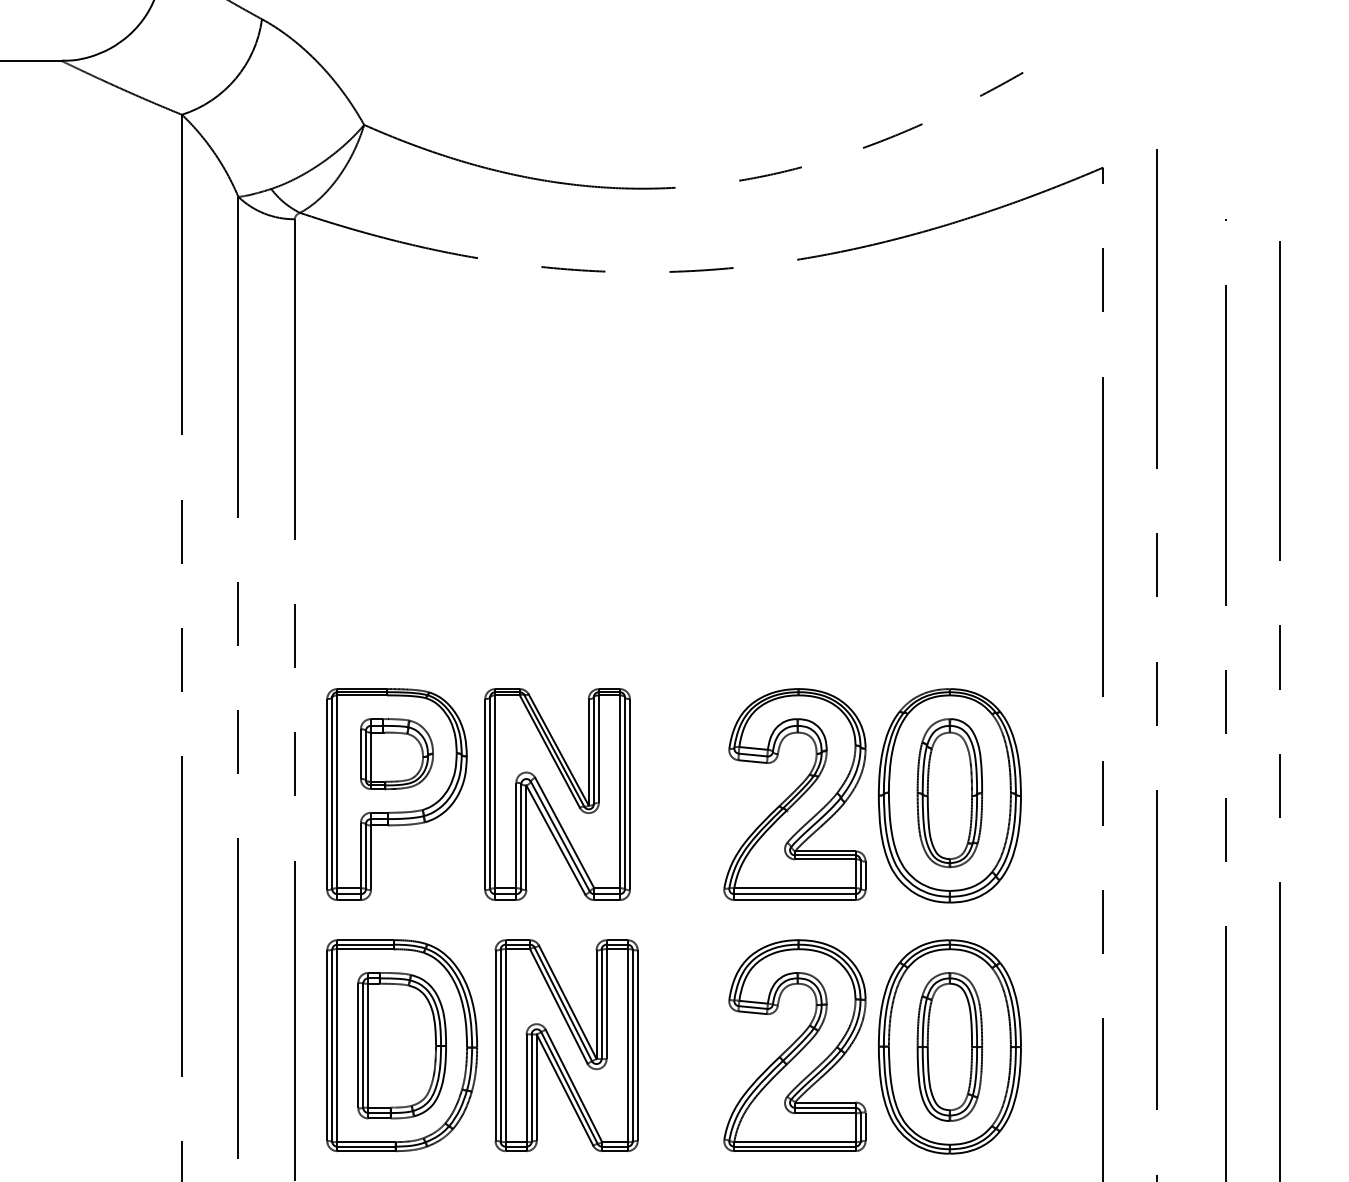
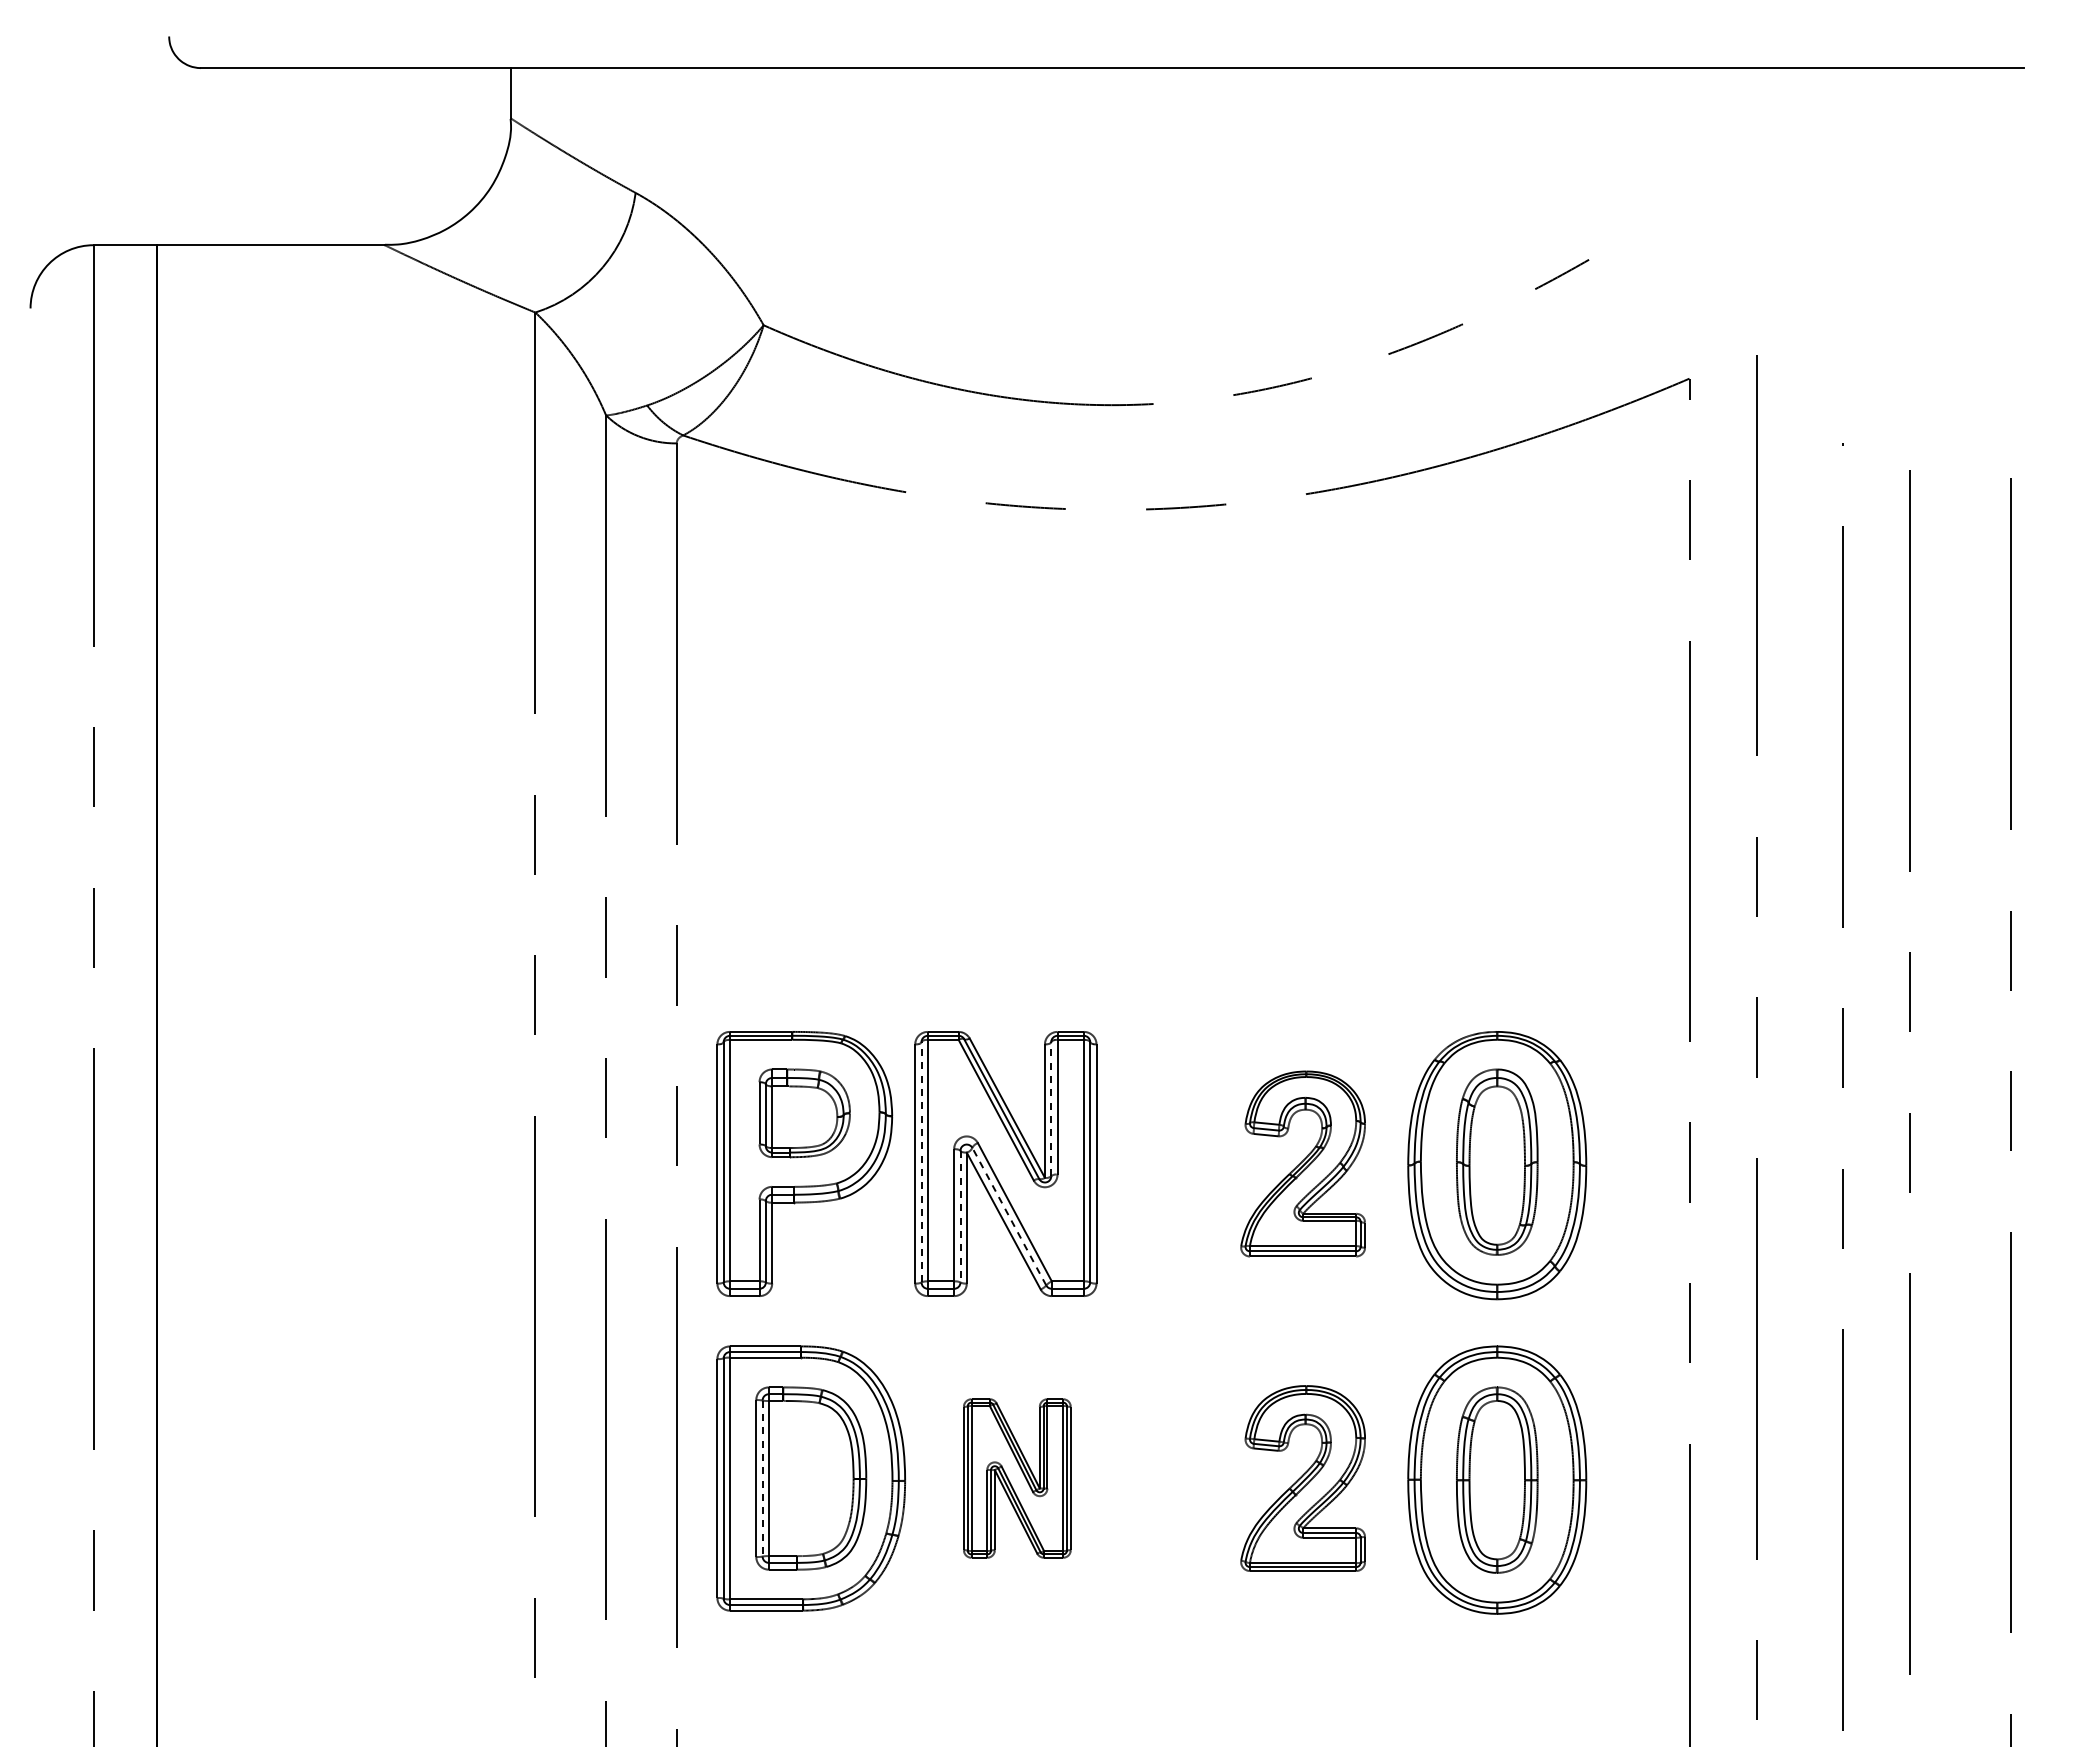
line: (594, 750) -> (1051, 1108), solid -> dashed
line: (490, 792) -> (921, 1161), solid -> dashed
part: (794, 794) -> (1302, 1163), size x0.7
line: (521, 836) -> (960, 1216), solid -> dashed
line: (560, 836) -> (1009, 1216), solid -> dashed
line: (363, 1045) -> (762, 1478), solid -> dashed
part: (566, 1045) -> (1017, 1478), size x0.6
part: (794, 1045) -> (1302, 1478), size x0.7

